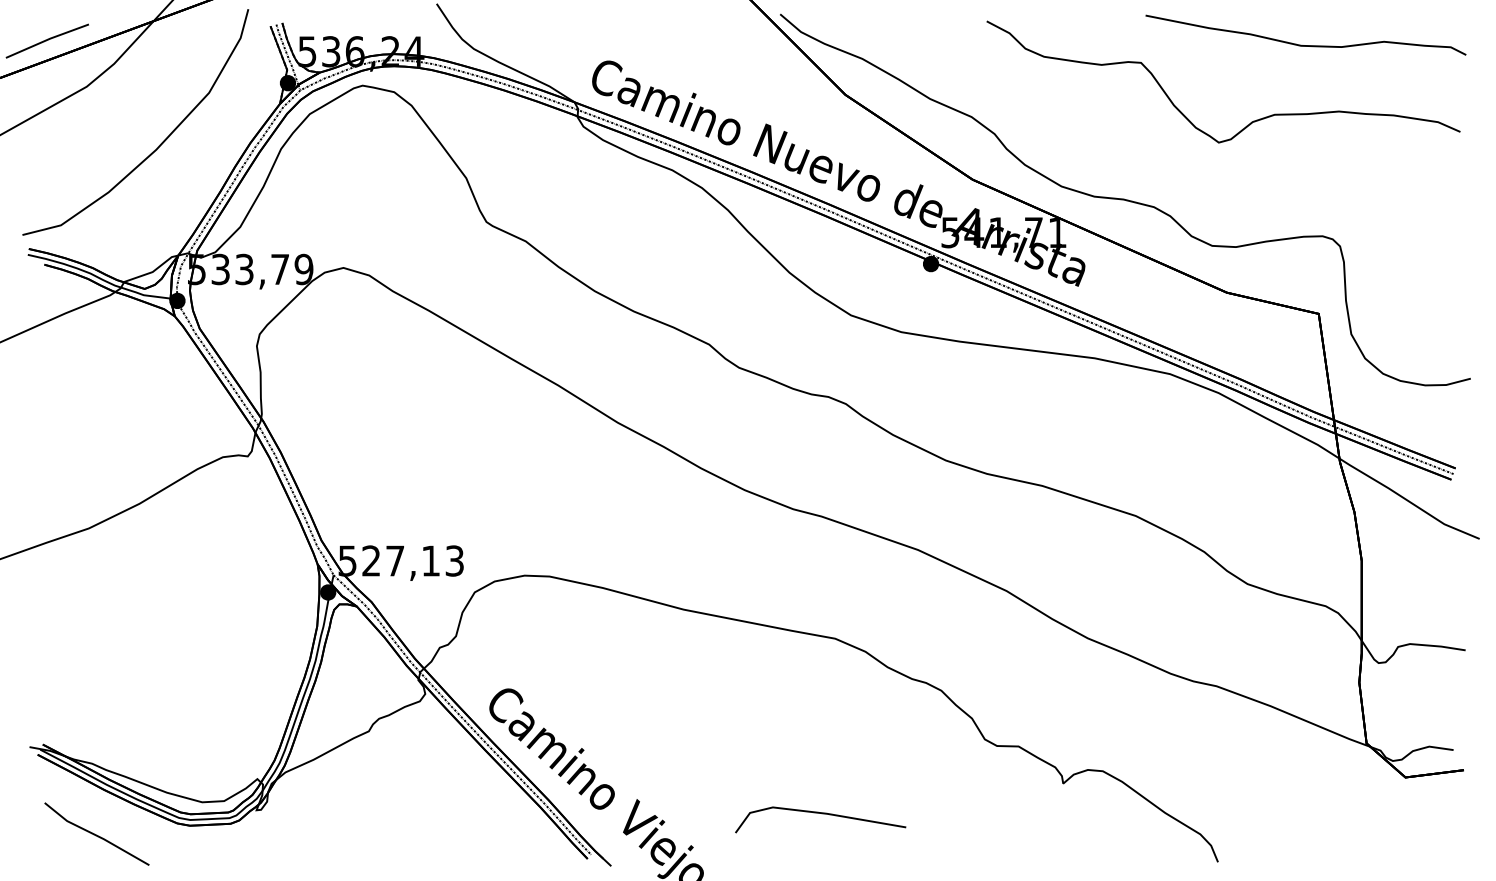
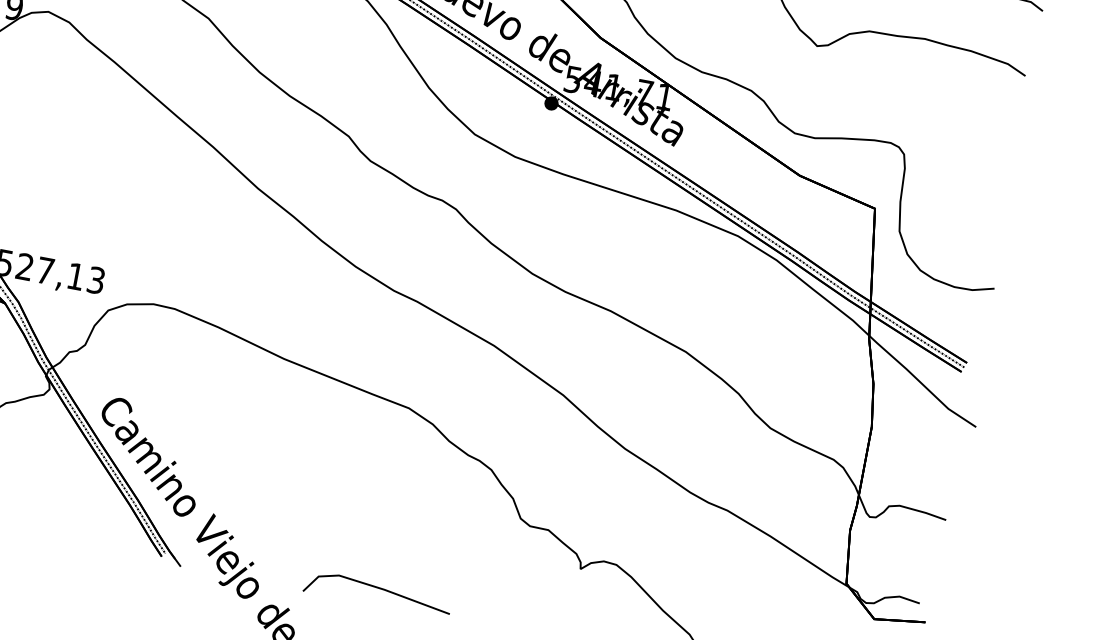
line: (822, 814) -> (380, 589), moved

